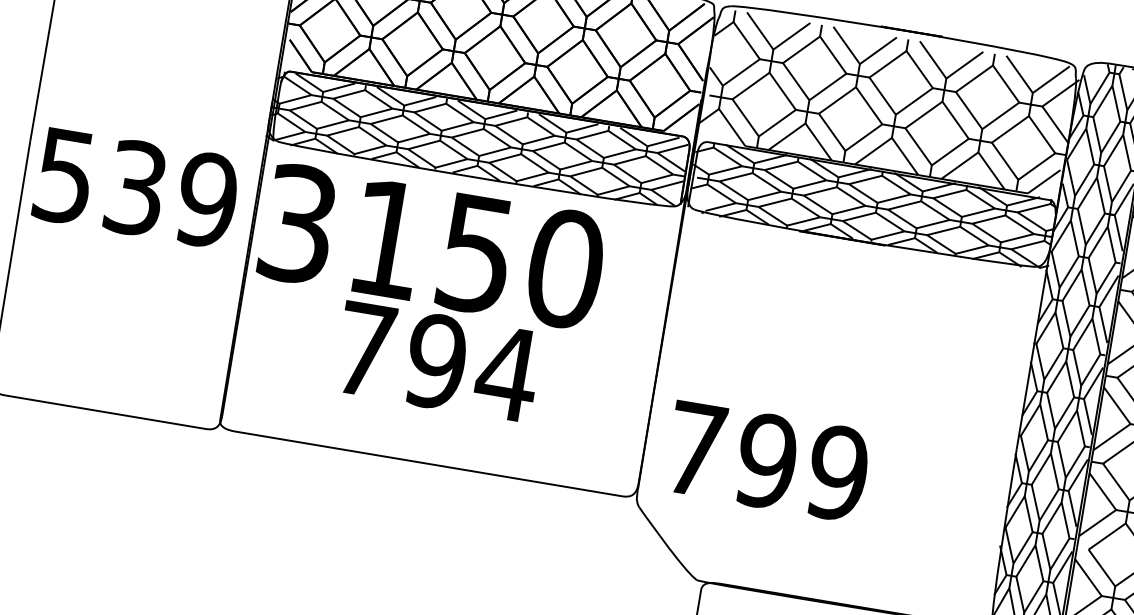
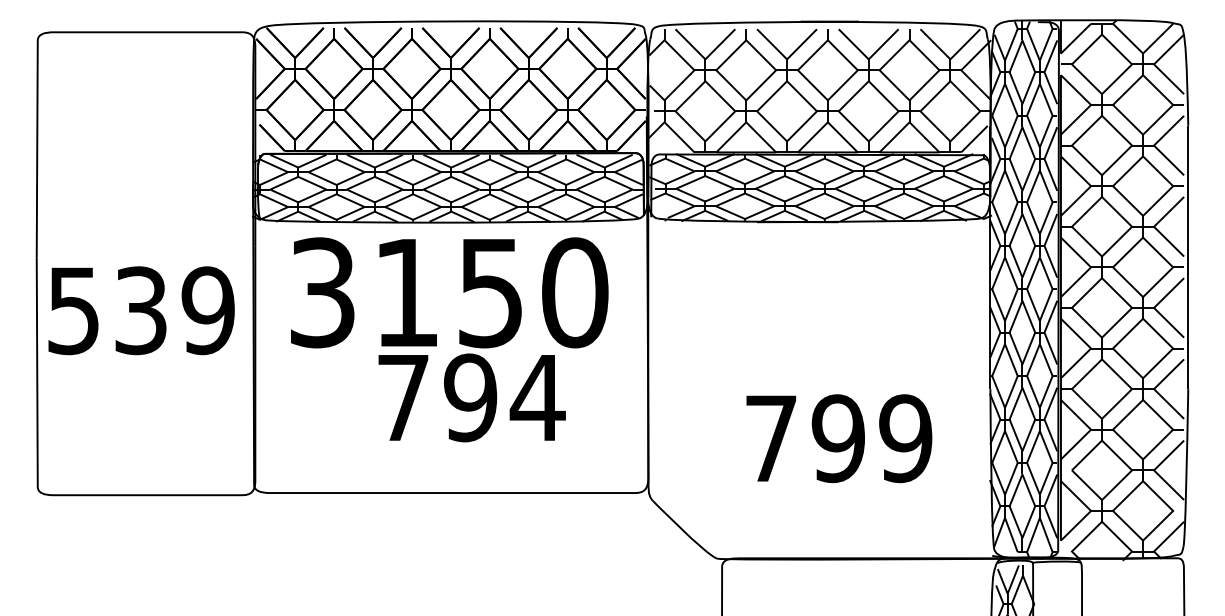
text: (136, 188) -> (141, 310), moved
text: (424, 296) -> (449, 339), moved
text: (767, 461) -> (839, 438), moved

